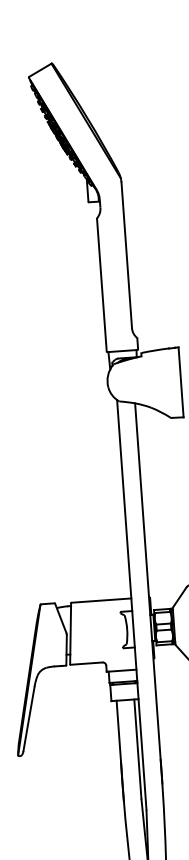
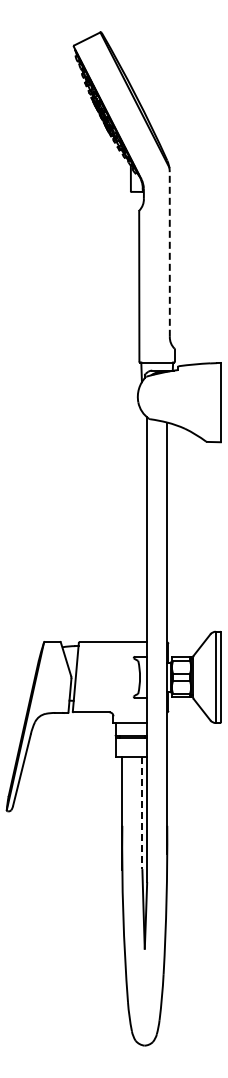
line: (126, 254) -> (169, 253), solid -> dashed
line: (137, 749) -> (142, 813), solid -> dashed

